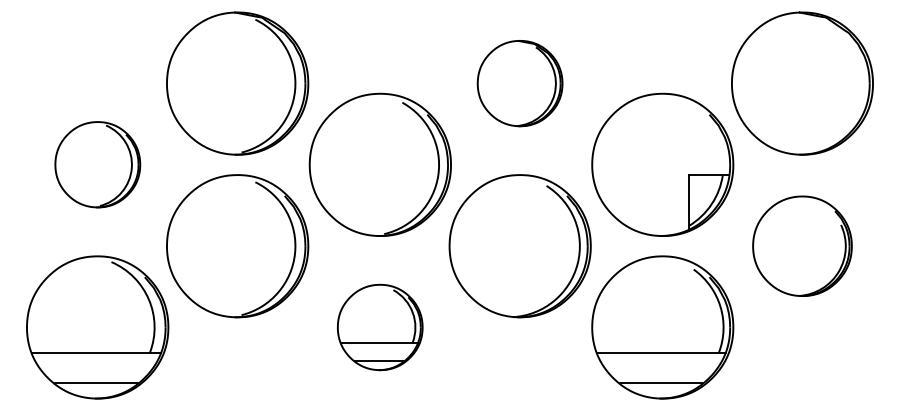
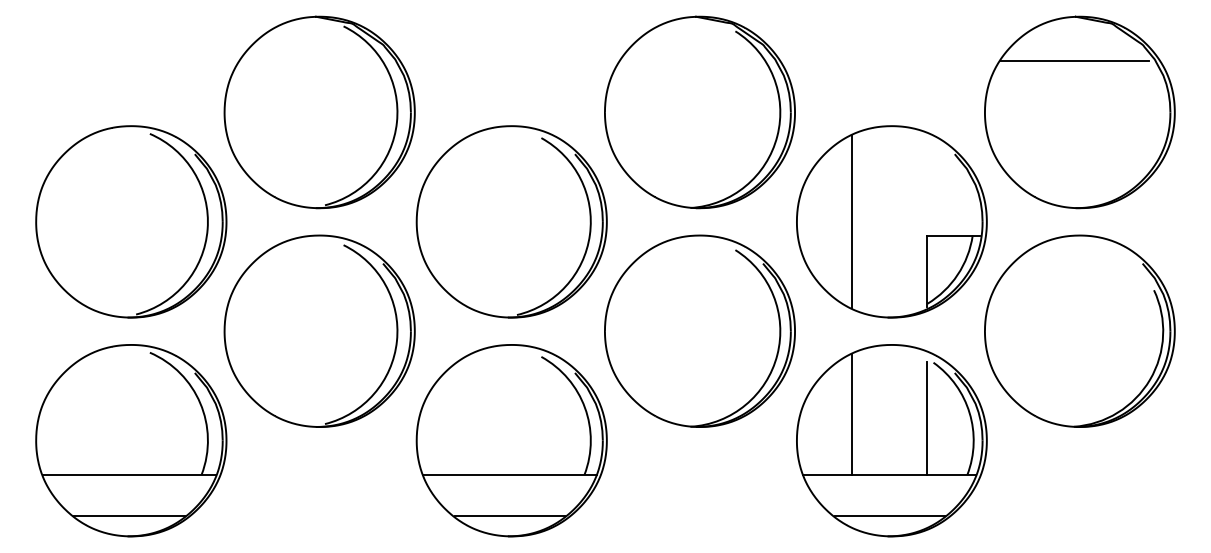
line: (798, 45) -> (1074, 61), added
part: (519, 83) -> (699, 112), size x1.67
part: (97, 164) -> (131, 221), size x1.67
line: (633, 164) -> (852, 221), added
part: (802, 246) -> (1079, 331), size x1.43
line: (633, 307) -> (852, 413), added
line: (689, 310) -> (927, 417), added
part: (379, 327) -> (510, 440), size x1.67

